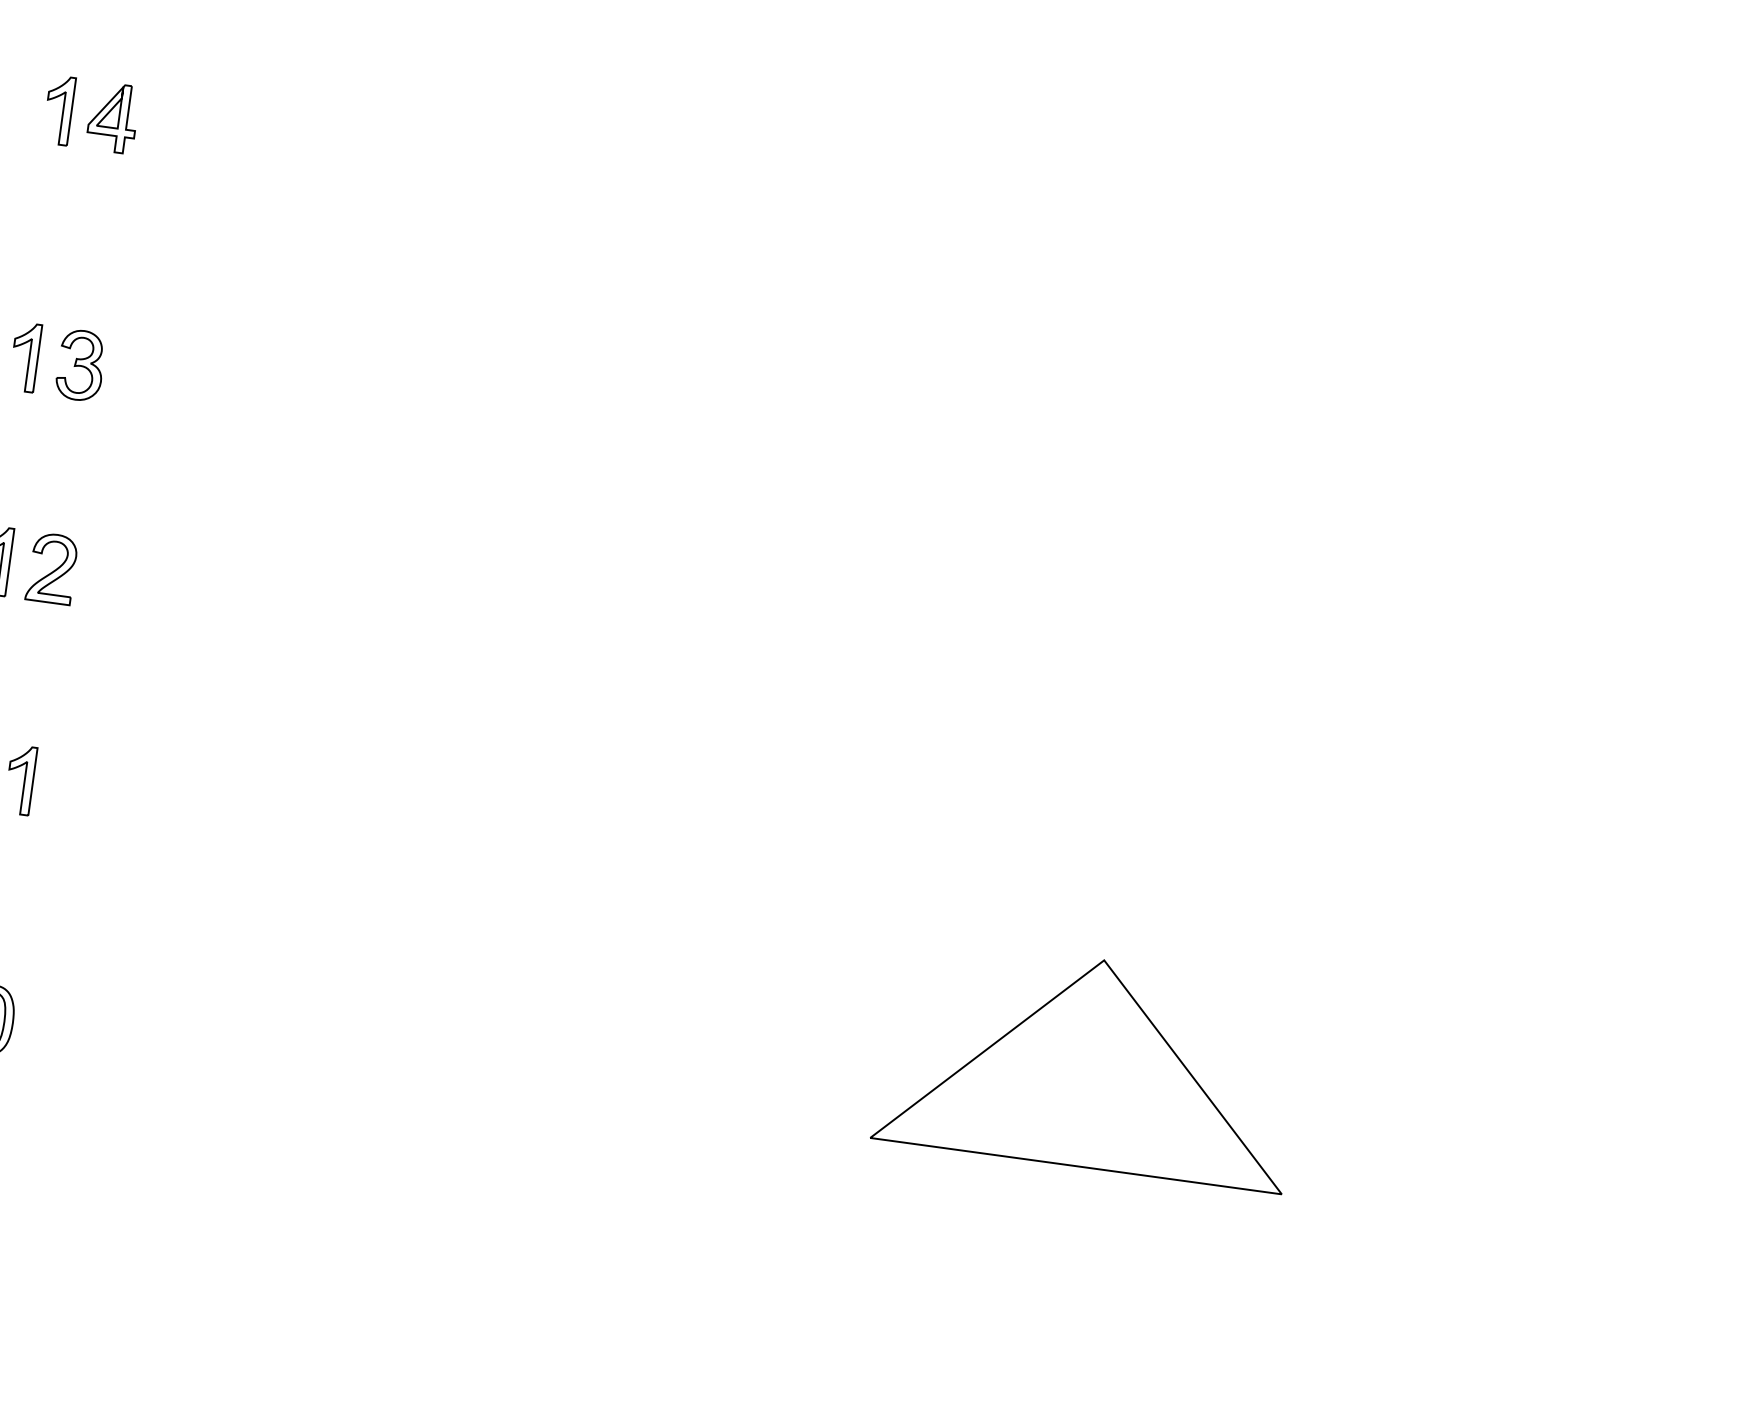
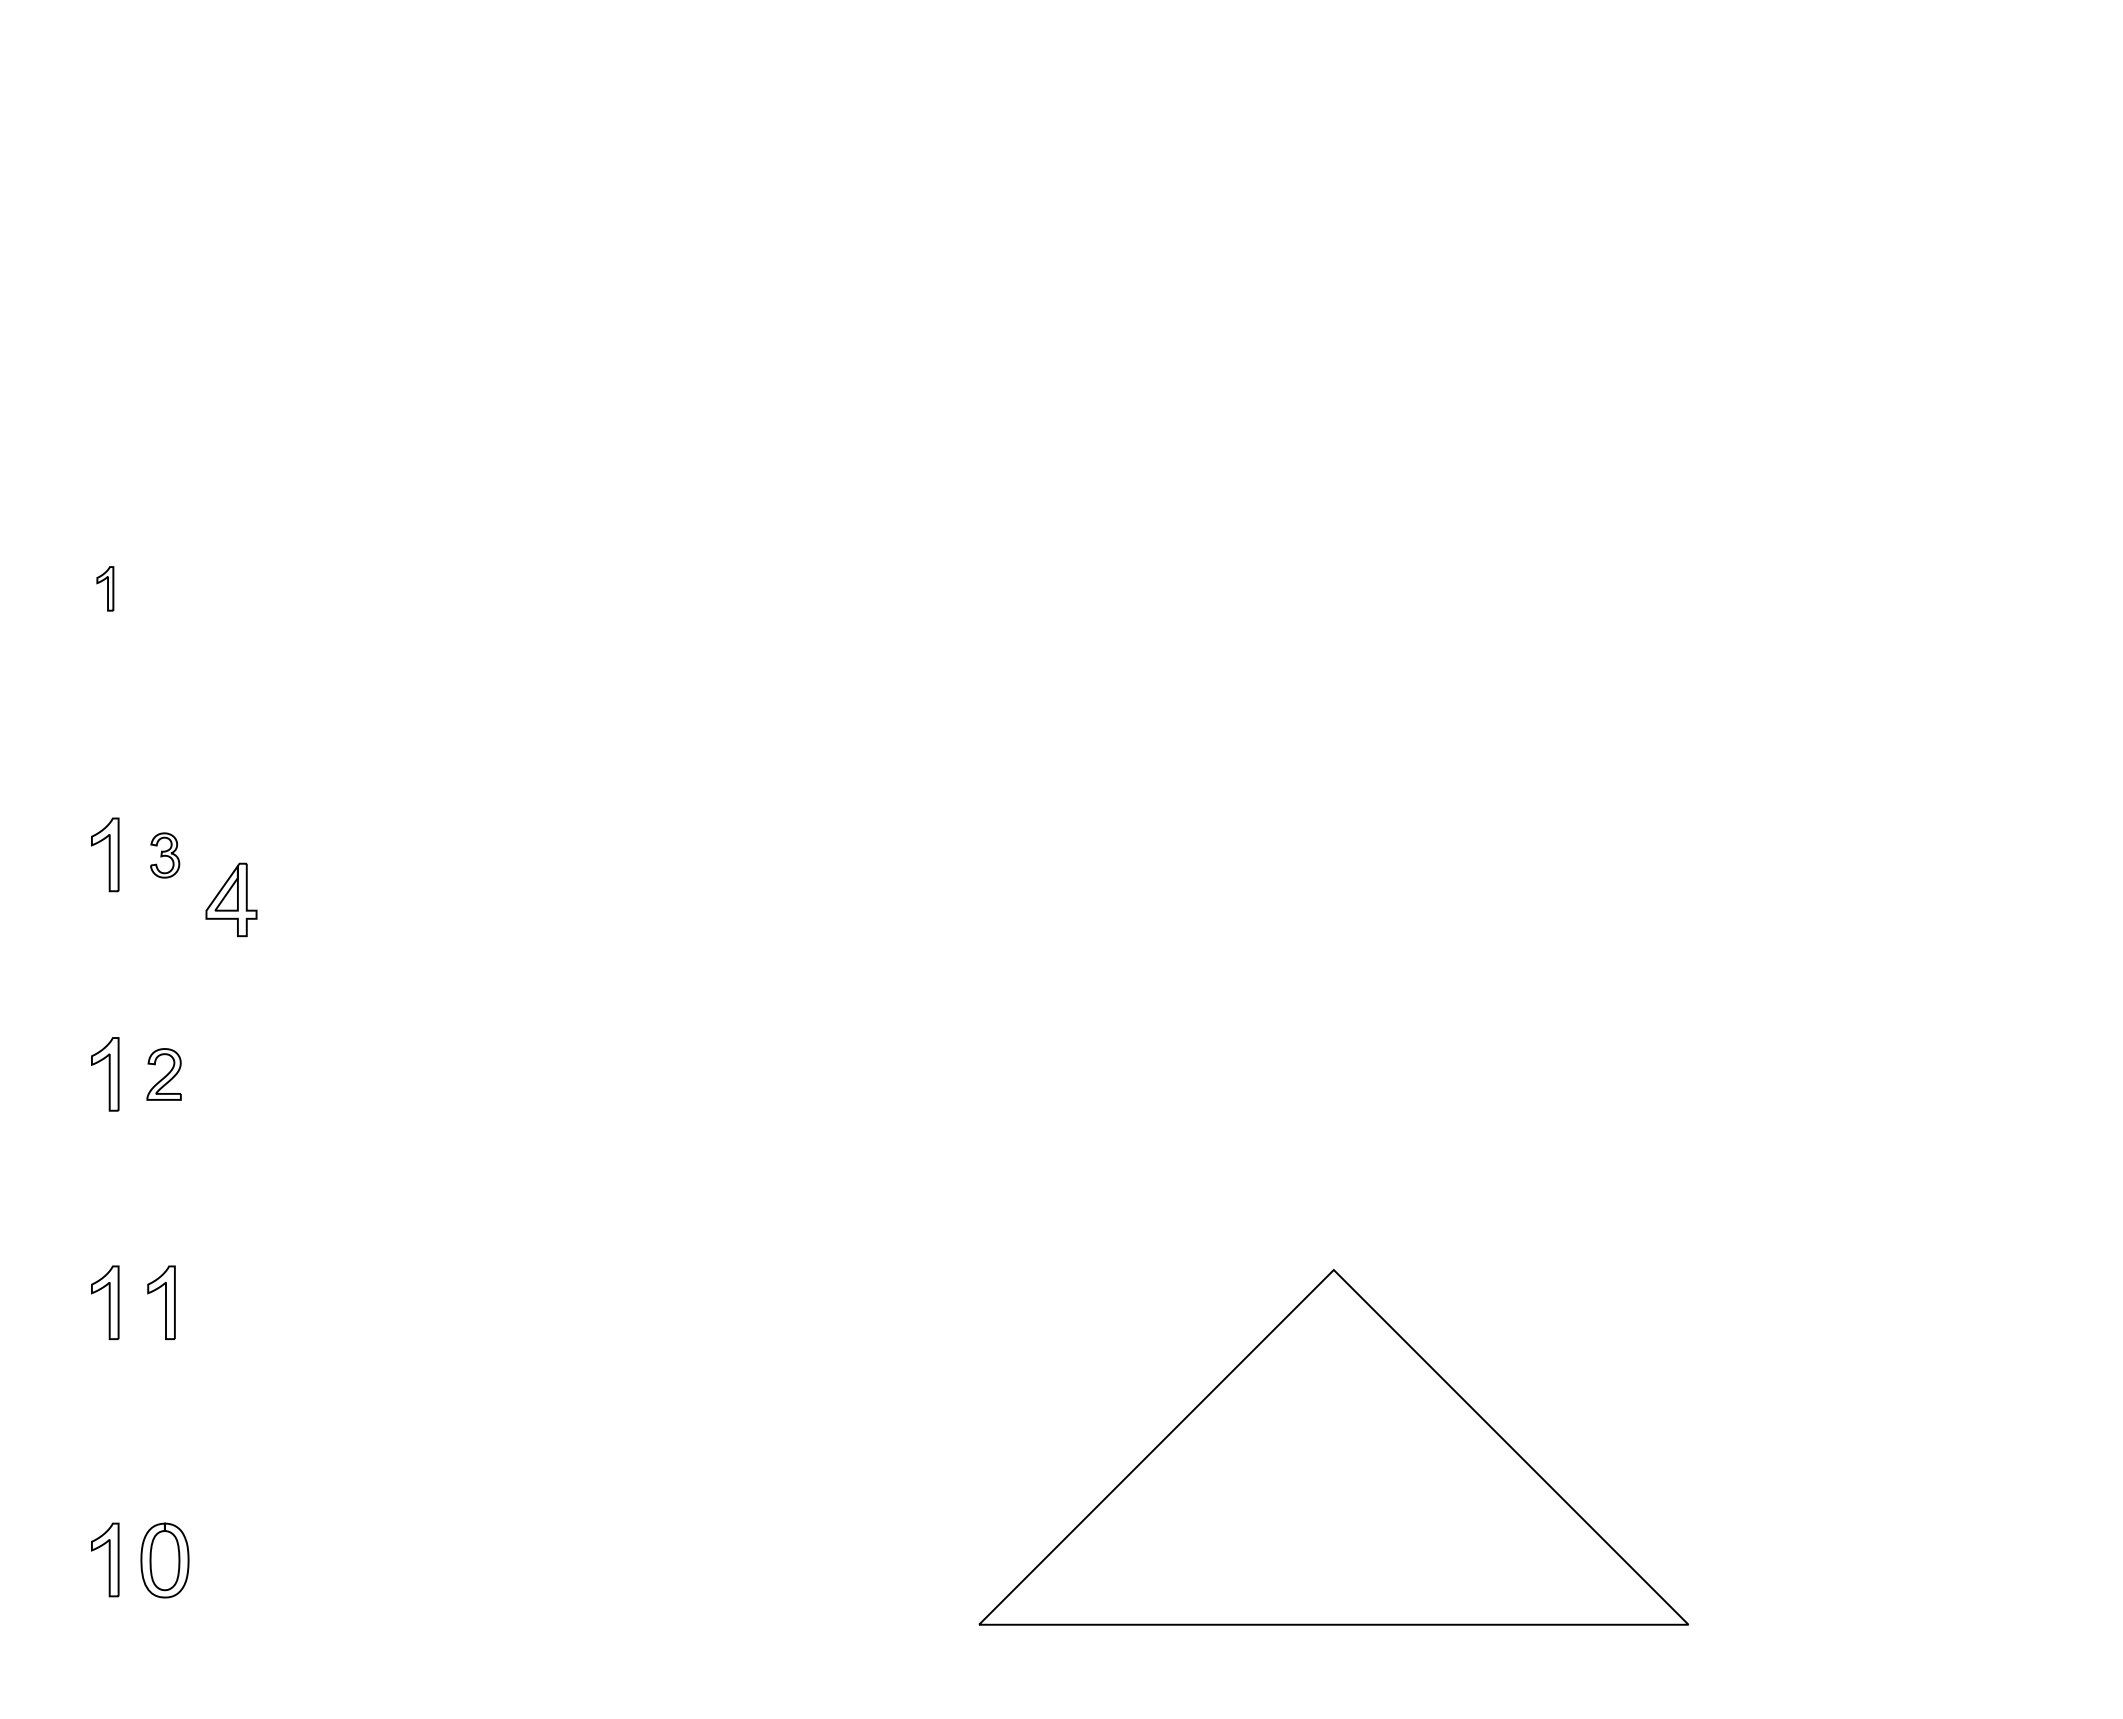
part: (59, 110) -> (105, 588), size x0.6
part: (113, 117) -> (231, 899), moved
part: (80, 365) -> (164, 855), size x0.6
part: (51, 568) -> (163, 1074), size x0.7
part: (1090, 1062) -> (1333, 1446), size x1.6

